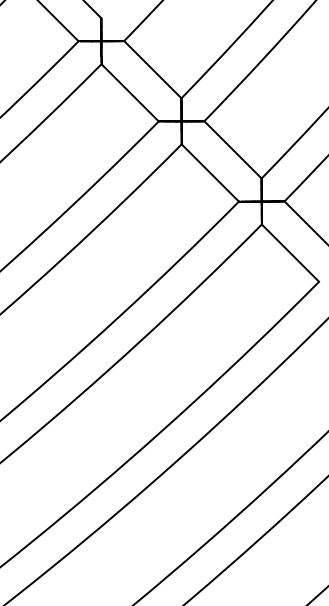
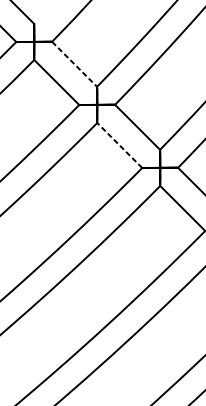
line: (153, 70) -> (75, 64), solid -> dashed
line: (209, 172) -> (119, 145), solid -> dashed

